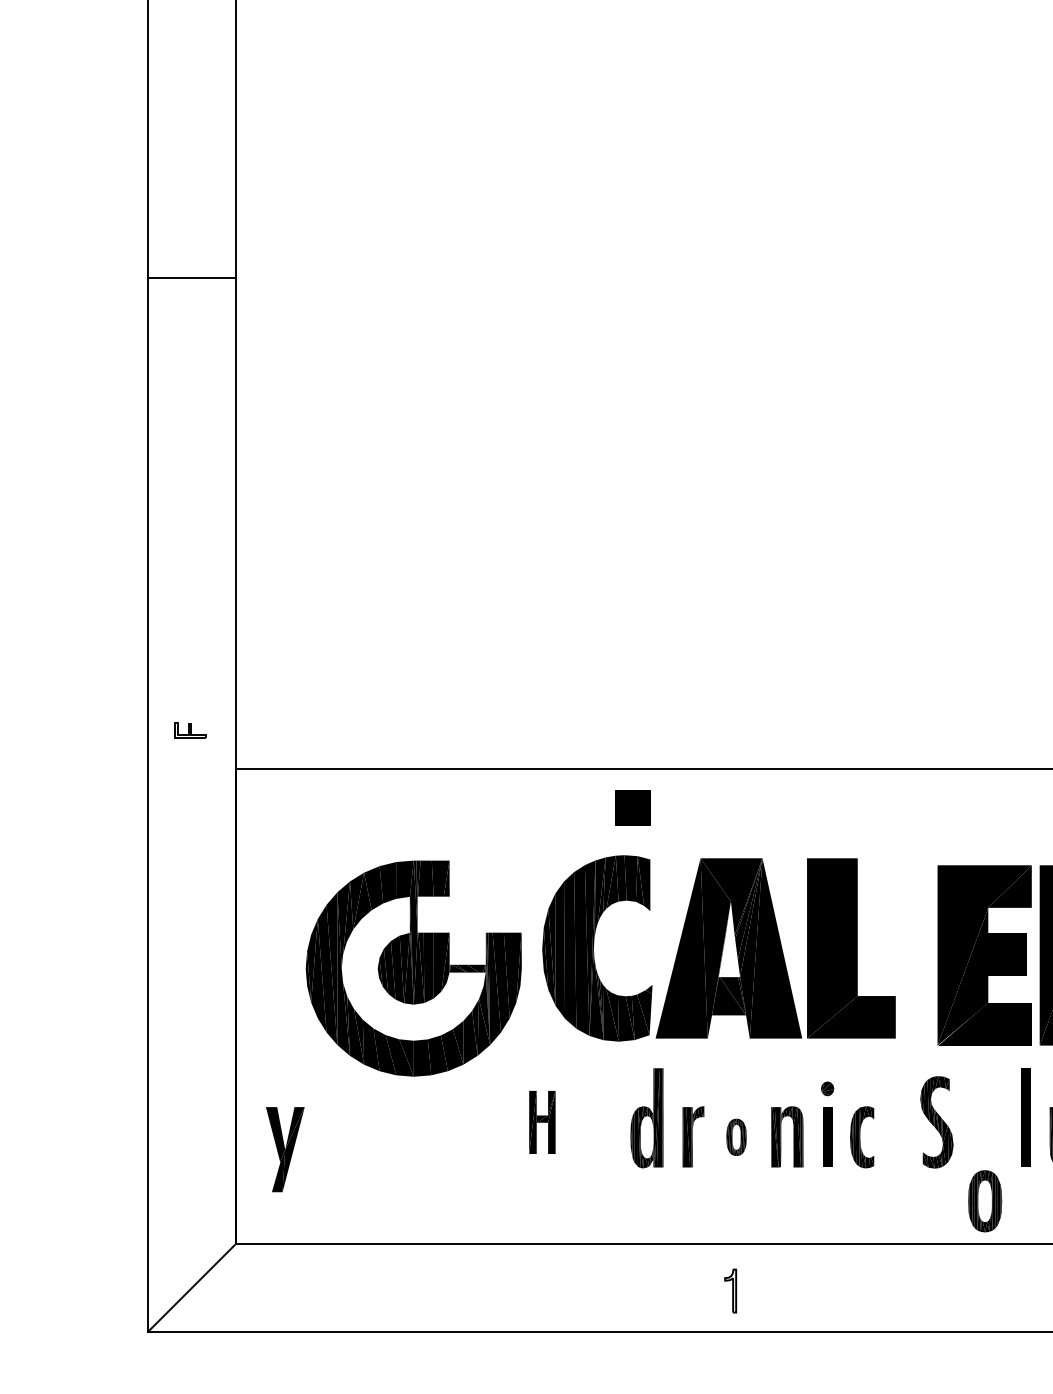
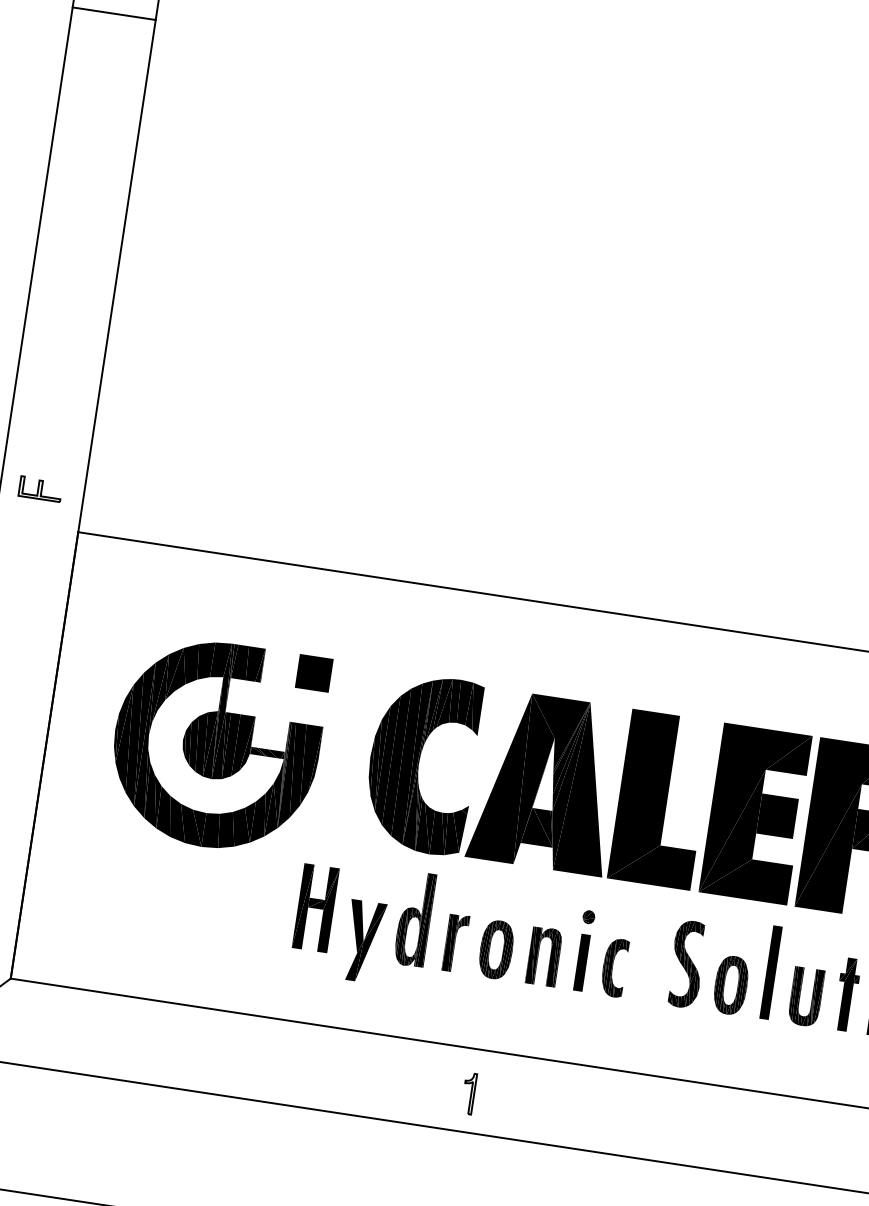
line: (192, 278) -> (114, 13), moved
part: (190, 730) -> (40, 489), size x1.43
part: (632, 807) -> (313, 673), moved
part: (718, 948) -> (536, 780), moved
part: (542, 1122) -> (315, 908), size x1.43
part: (736, 1137) -> (496, 950), size x1.67
part: (285, 1149) -> (363, 941), moved
part: (985, 1201) -> (731, 985), moved

